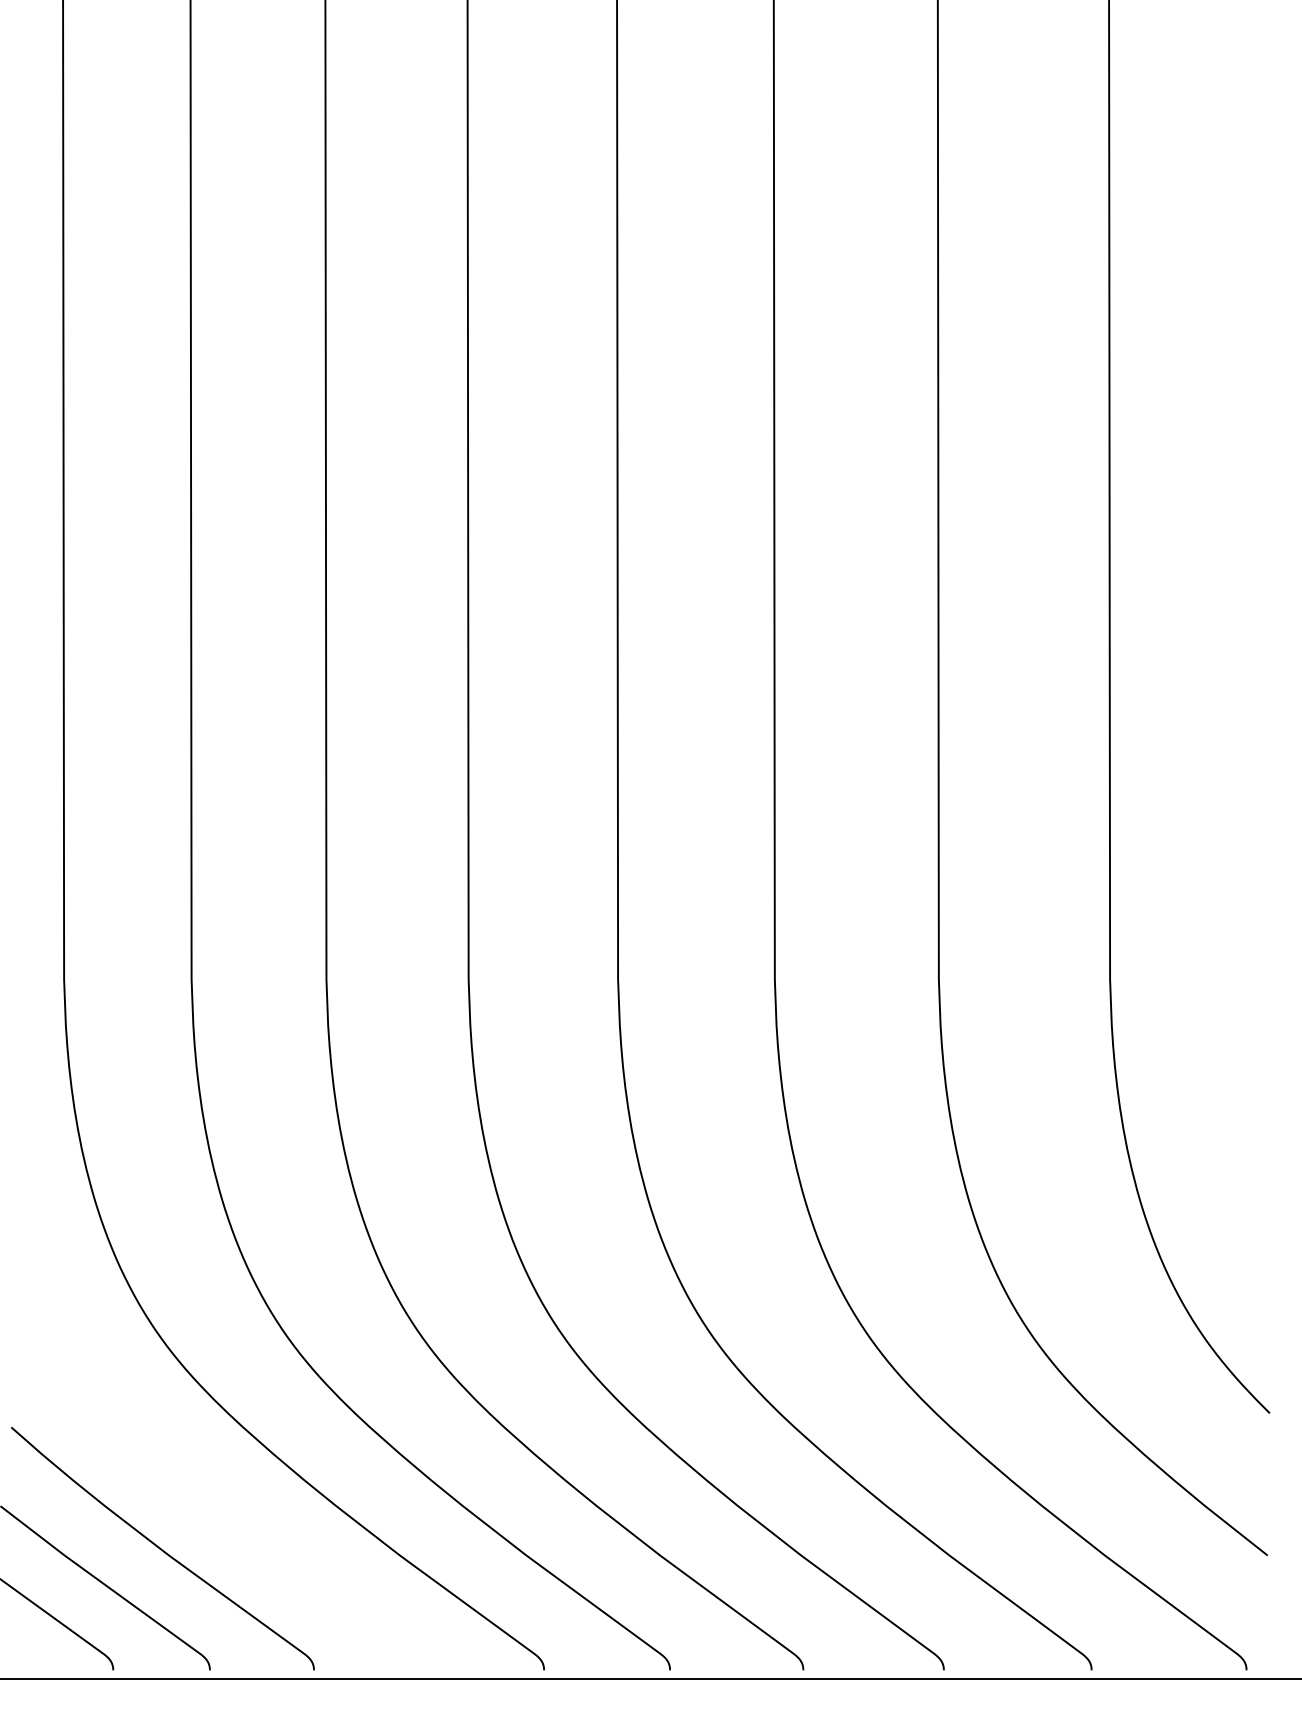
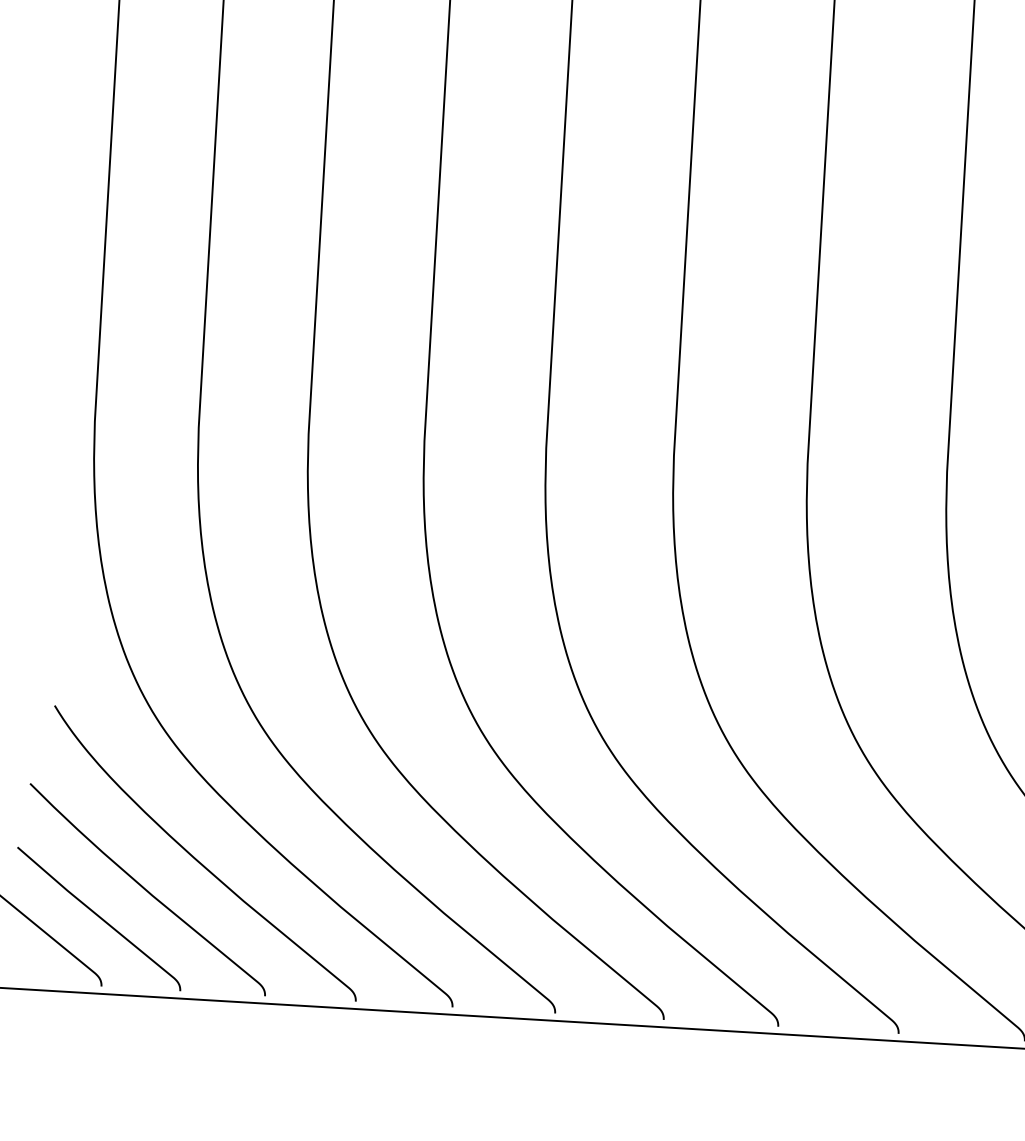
curve: (223, 1509) -> (199, 860), added

